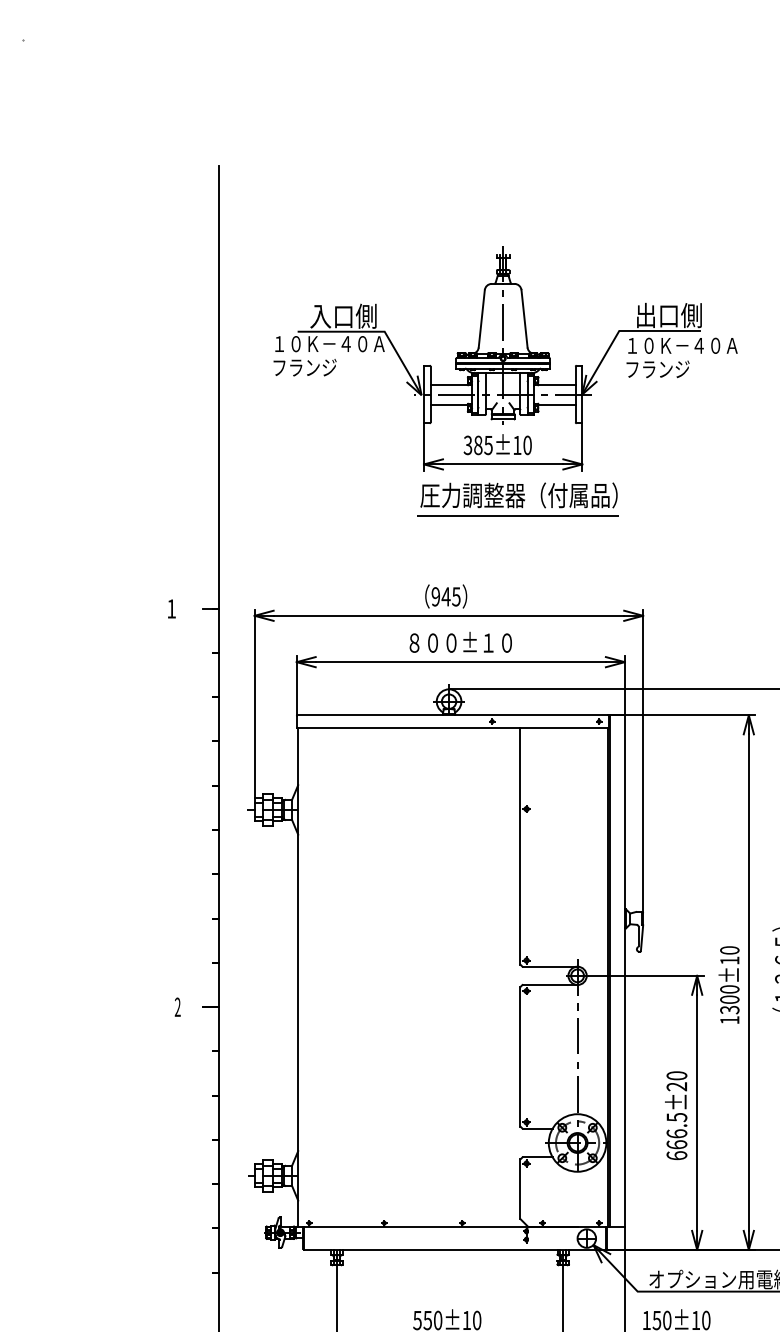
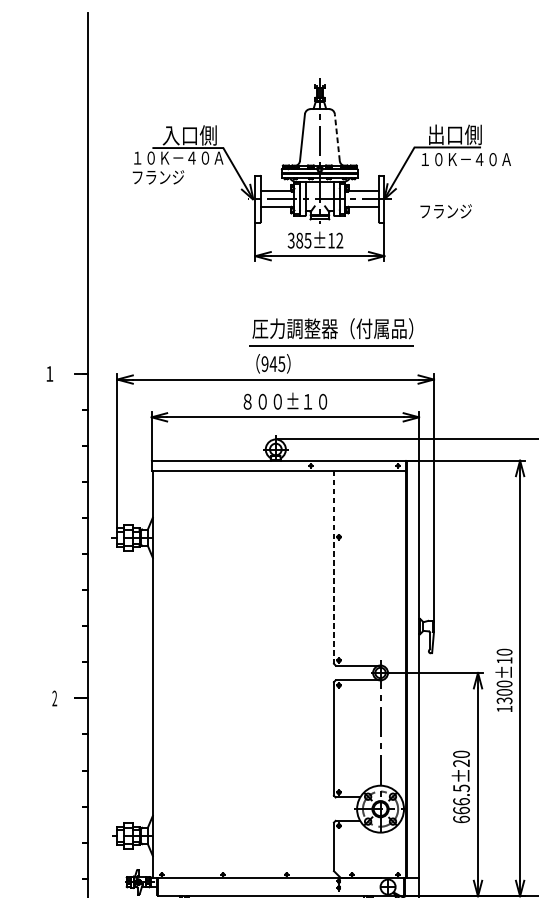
line: (524, 318) -> (337, 137), solid -> dashed
text: (657, 369) -> (445, 211), moved
text: (527, 445) -> (339, 240), 385±10 -> 385±12
part: (517, 499) -> (331, 332), moved
line: (520, 846) -> (334, 567), solid -> dashed

